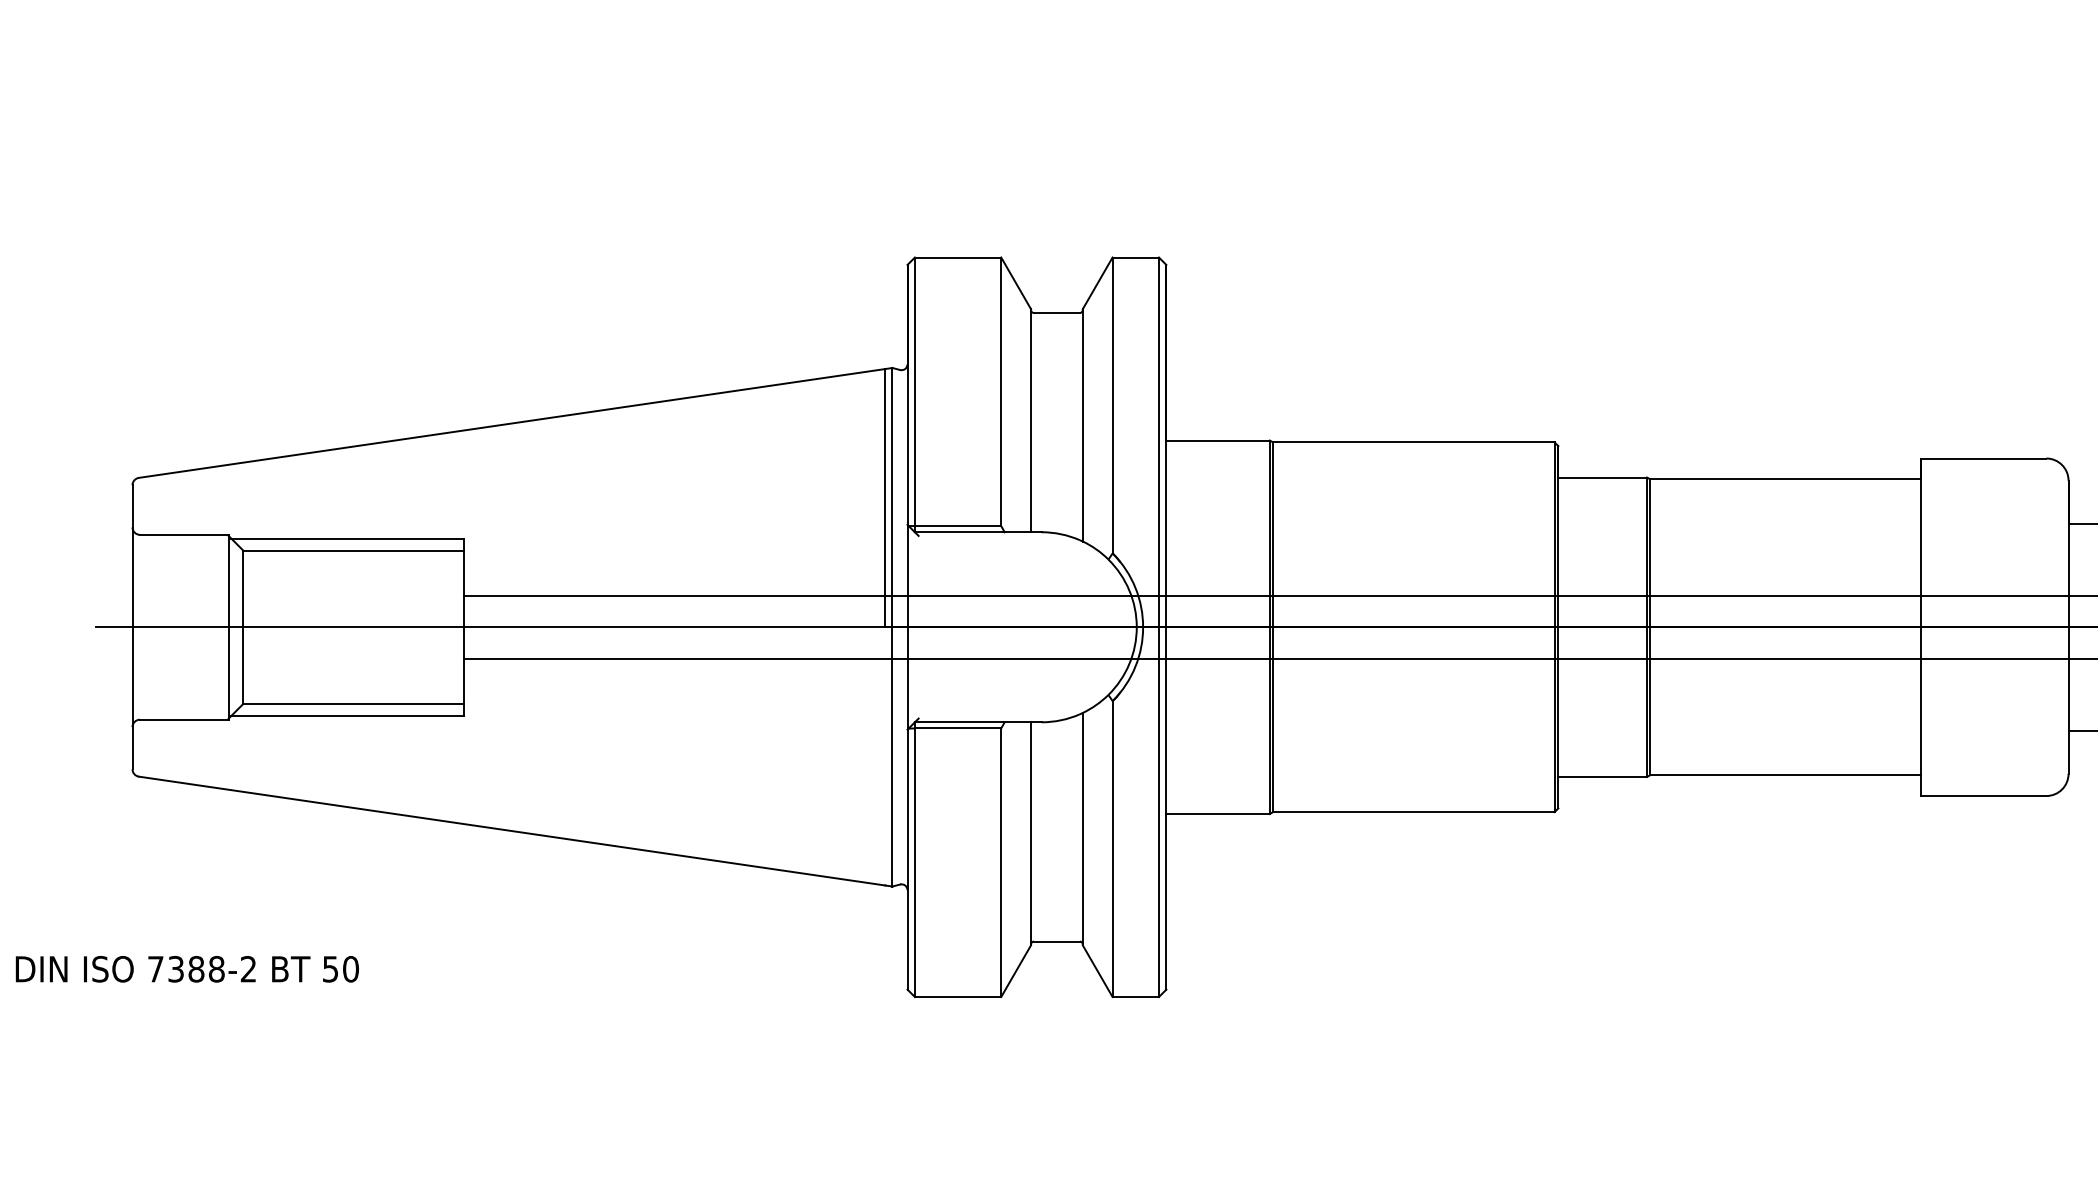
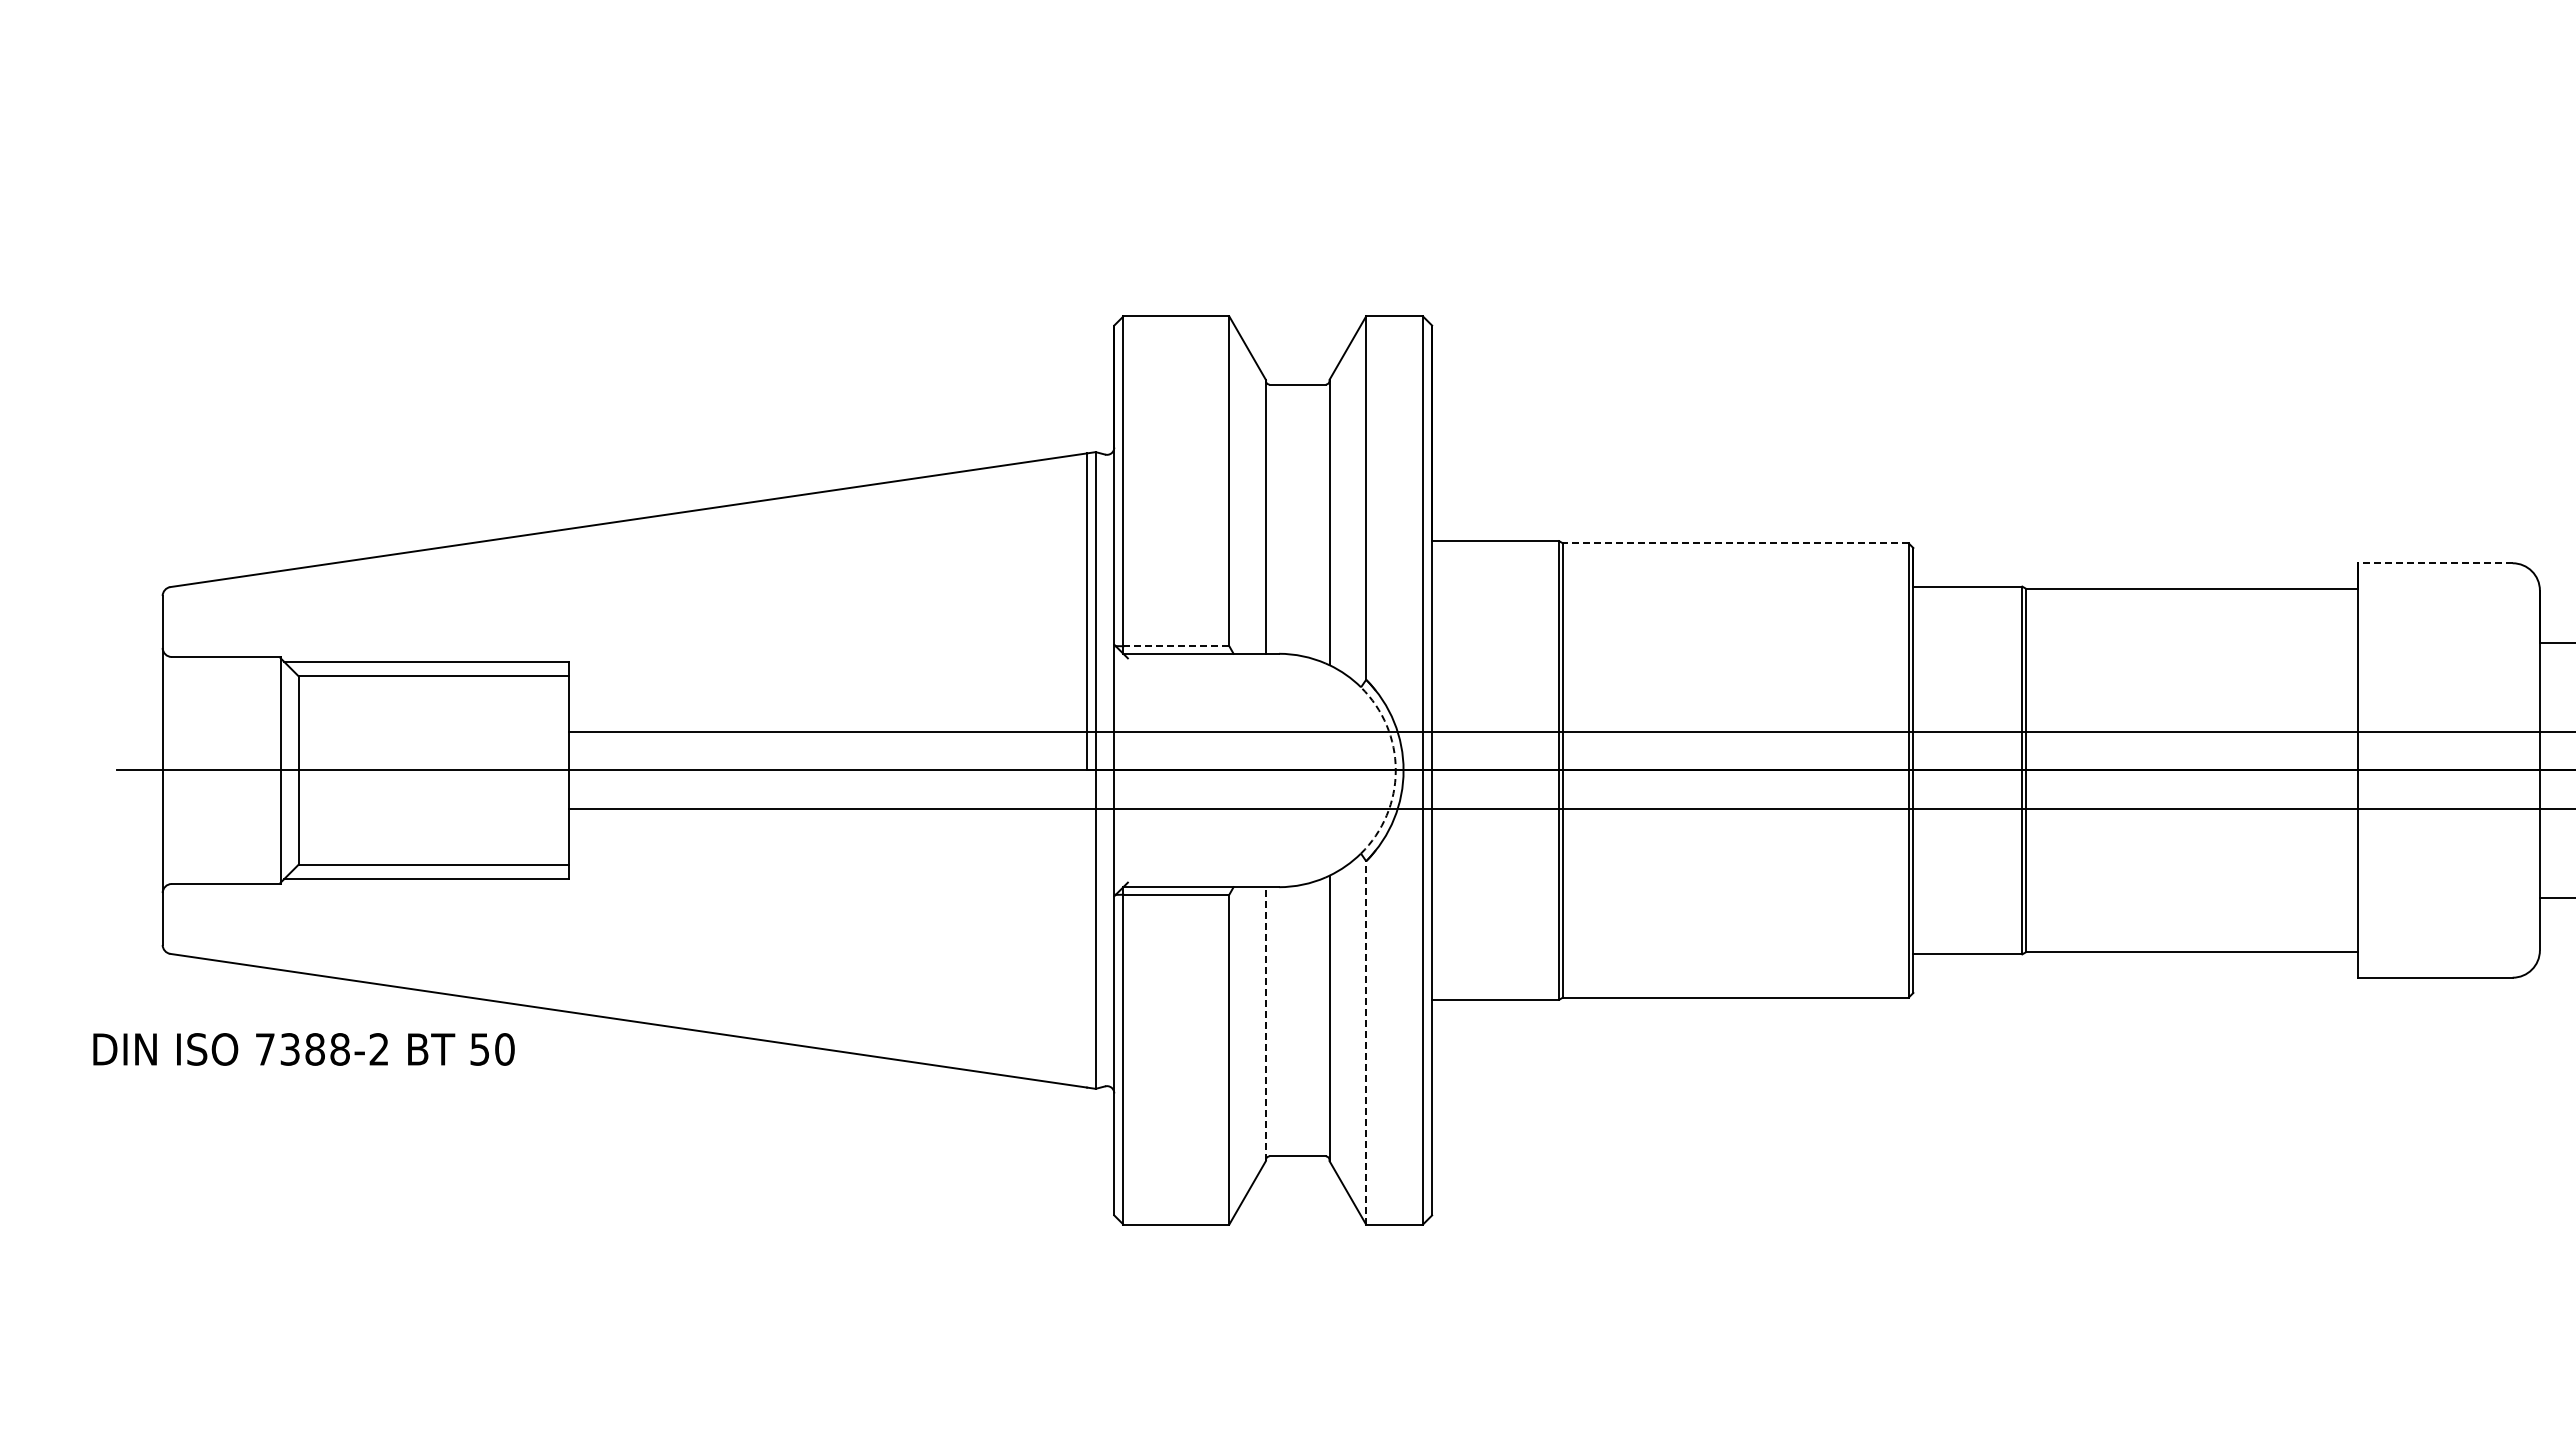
line: (1413, 442) -> (1735, 543), solid -> dashed
line: (1982, 458) -> (2434, 563), solid -> dashed
line: (958, 526) -> (1176, 646), solid -> dashed
arc: (1136, 627) -> (1395, 770), solid -> dashed
line: (1030, 834) -> (1265, 1024), solid -> dashed
line: (1112, 848) -> (1366, 1042), solid -> dashed
text: (186, 969) -> (303, 1049), moved

